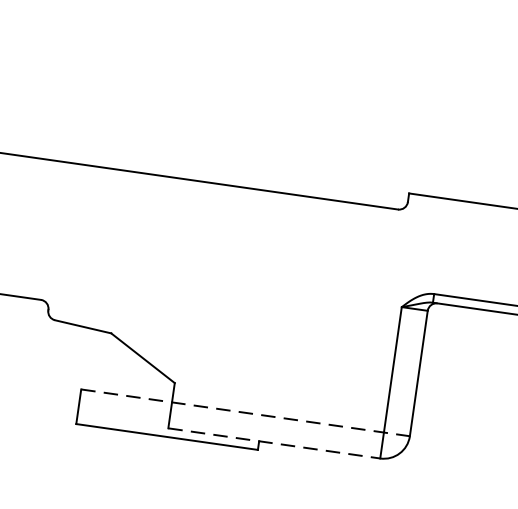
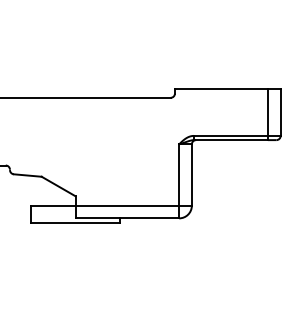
line: (247, 412) -> (112, 205), dashed -> solid
line: (274, 443) -> (127, 218), dashed -> solid

